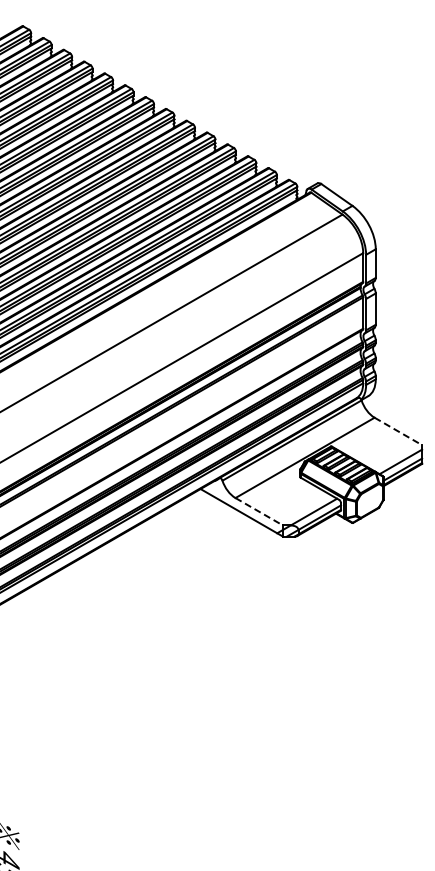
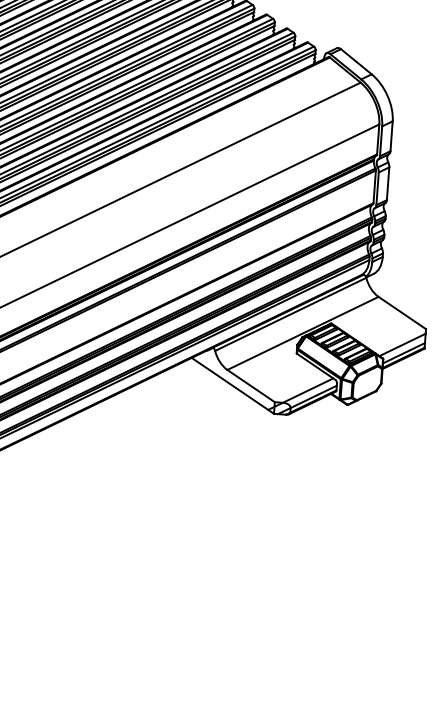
line: (398, 431) -> (402, 313), dashed -> solid
line: (259, 512) -> (251, 386), dashed -> solid

